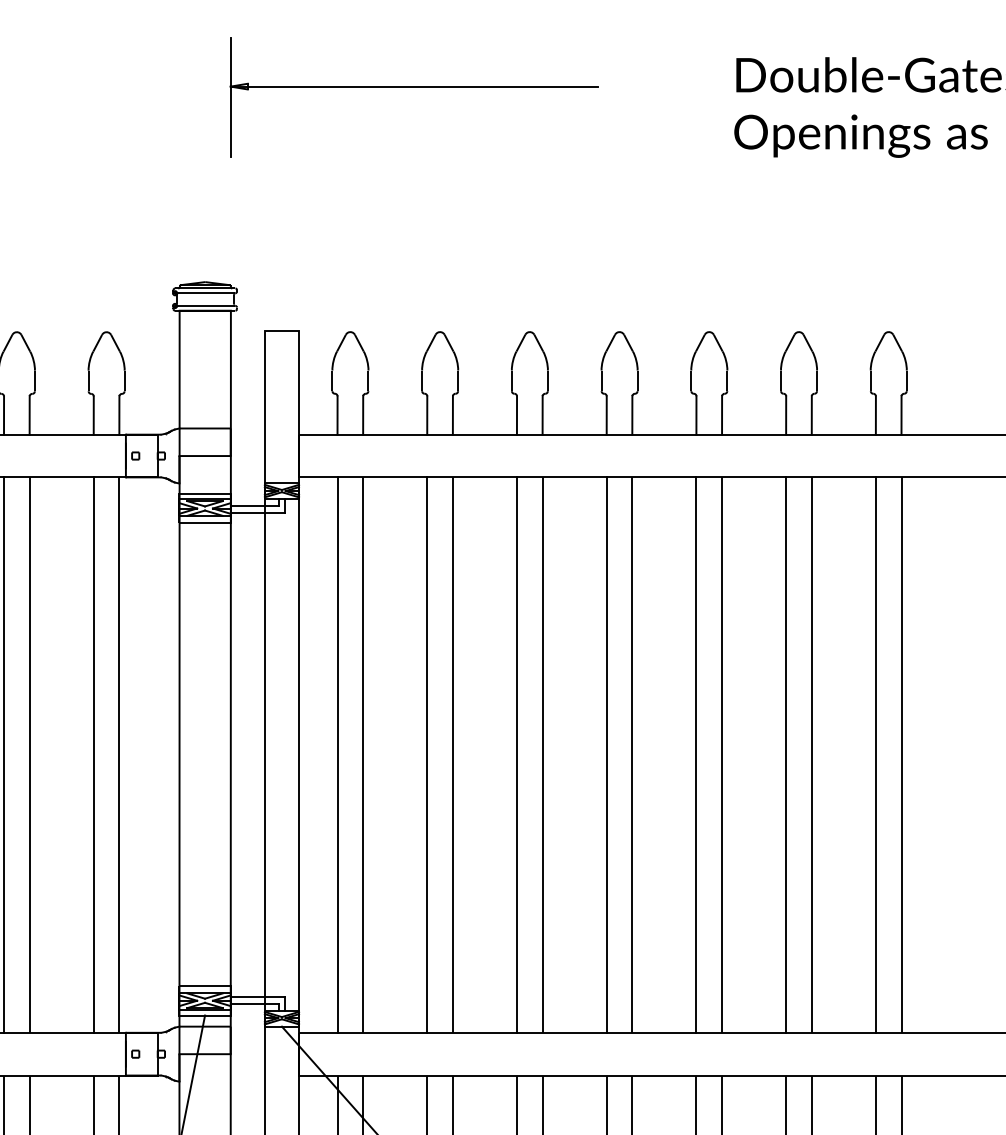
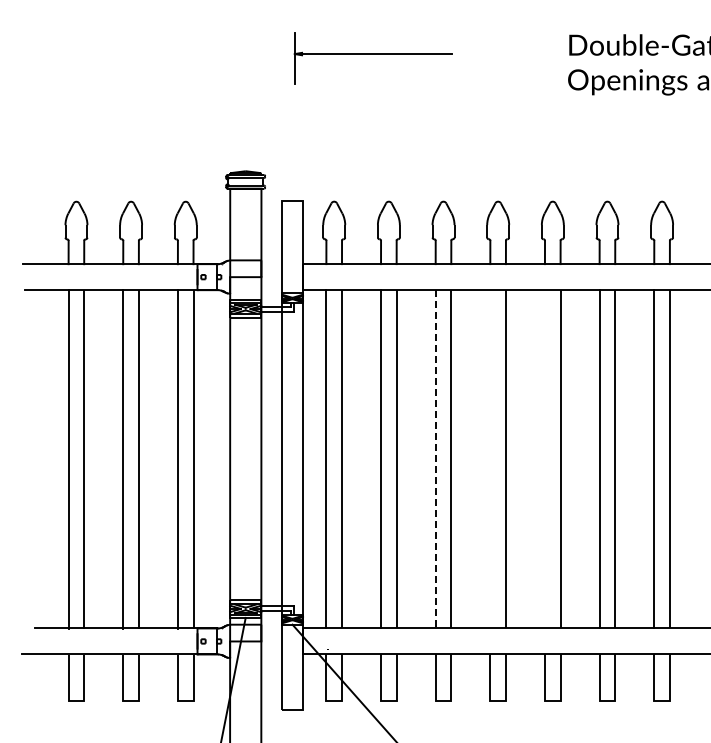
part: (413, 97) -> (372, 58), size x0.7
line: (516, 755) -> (435, 459), solid -> dashed
line: (606, 755) -> (490, 459), removed
line: (695, 755) -> (544, 459), removed

